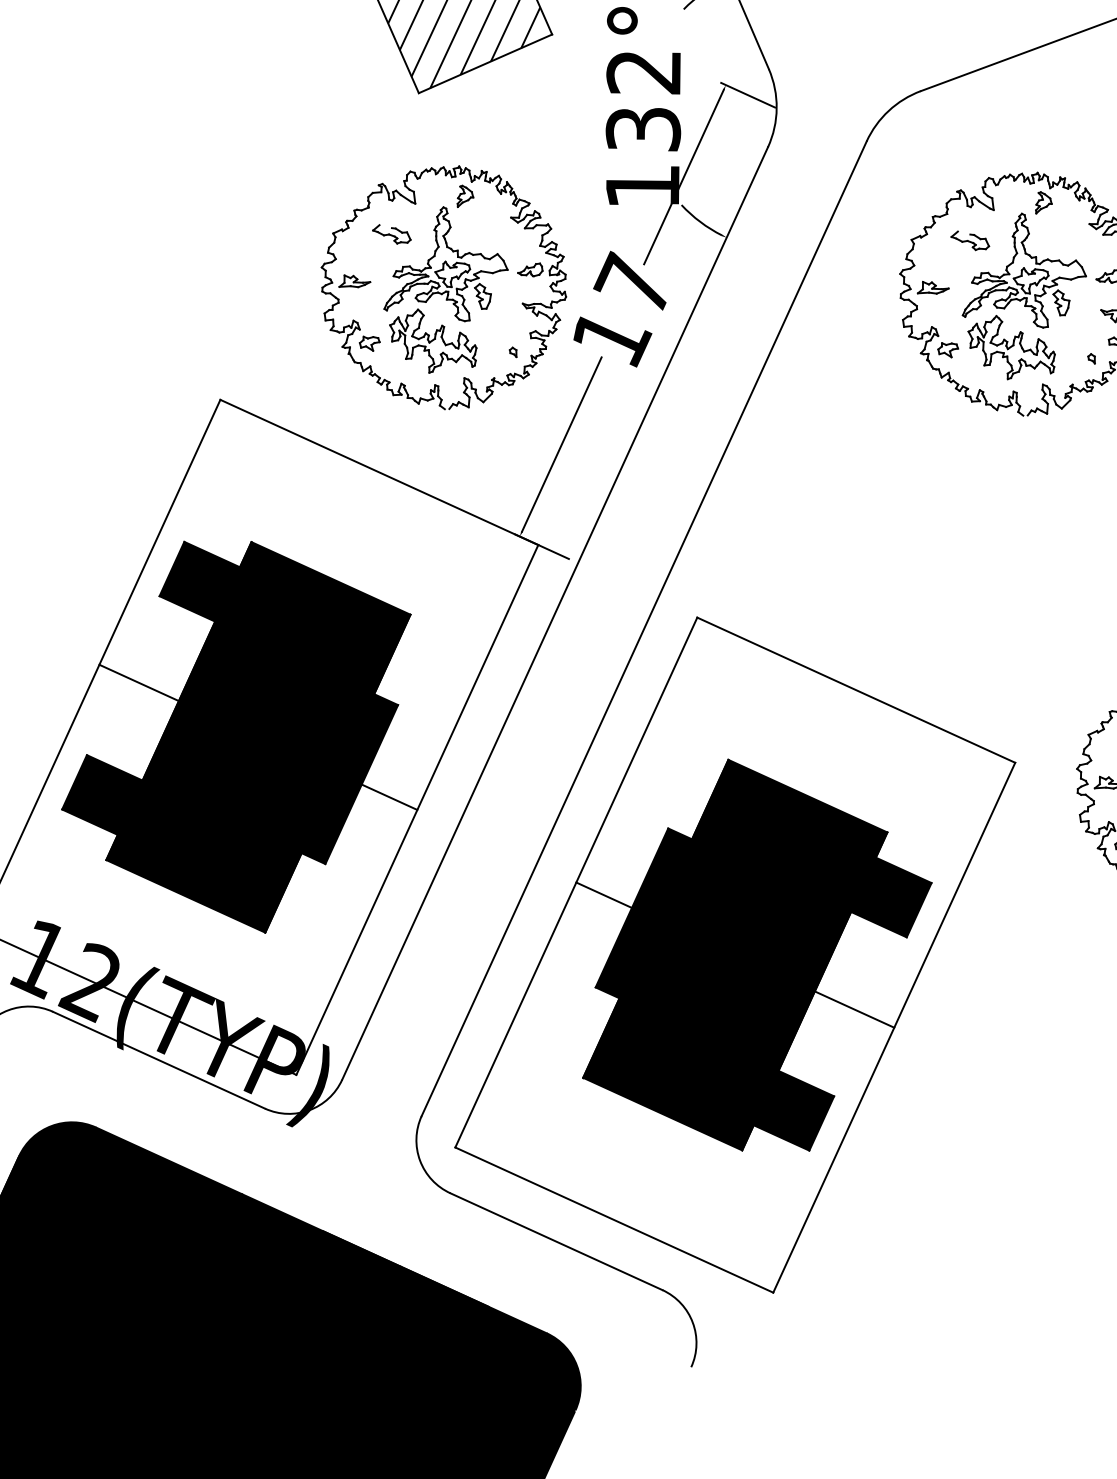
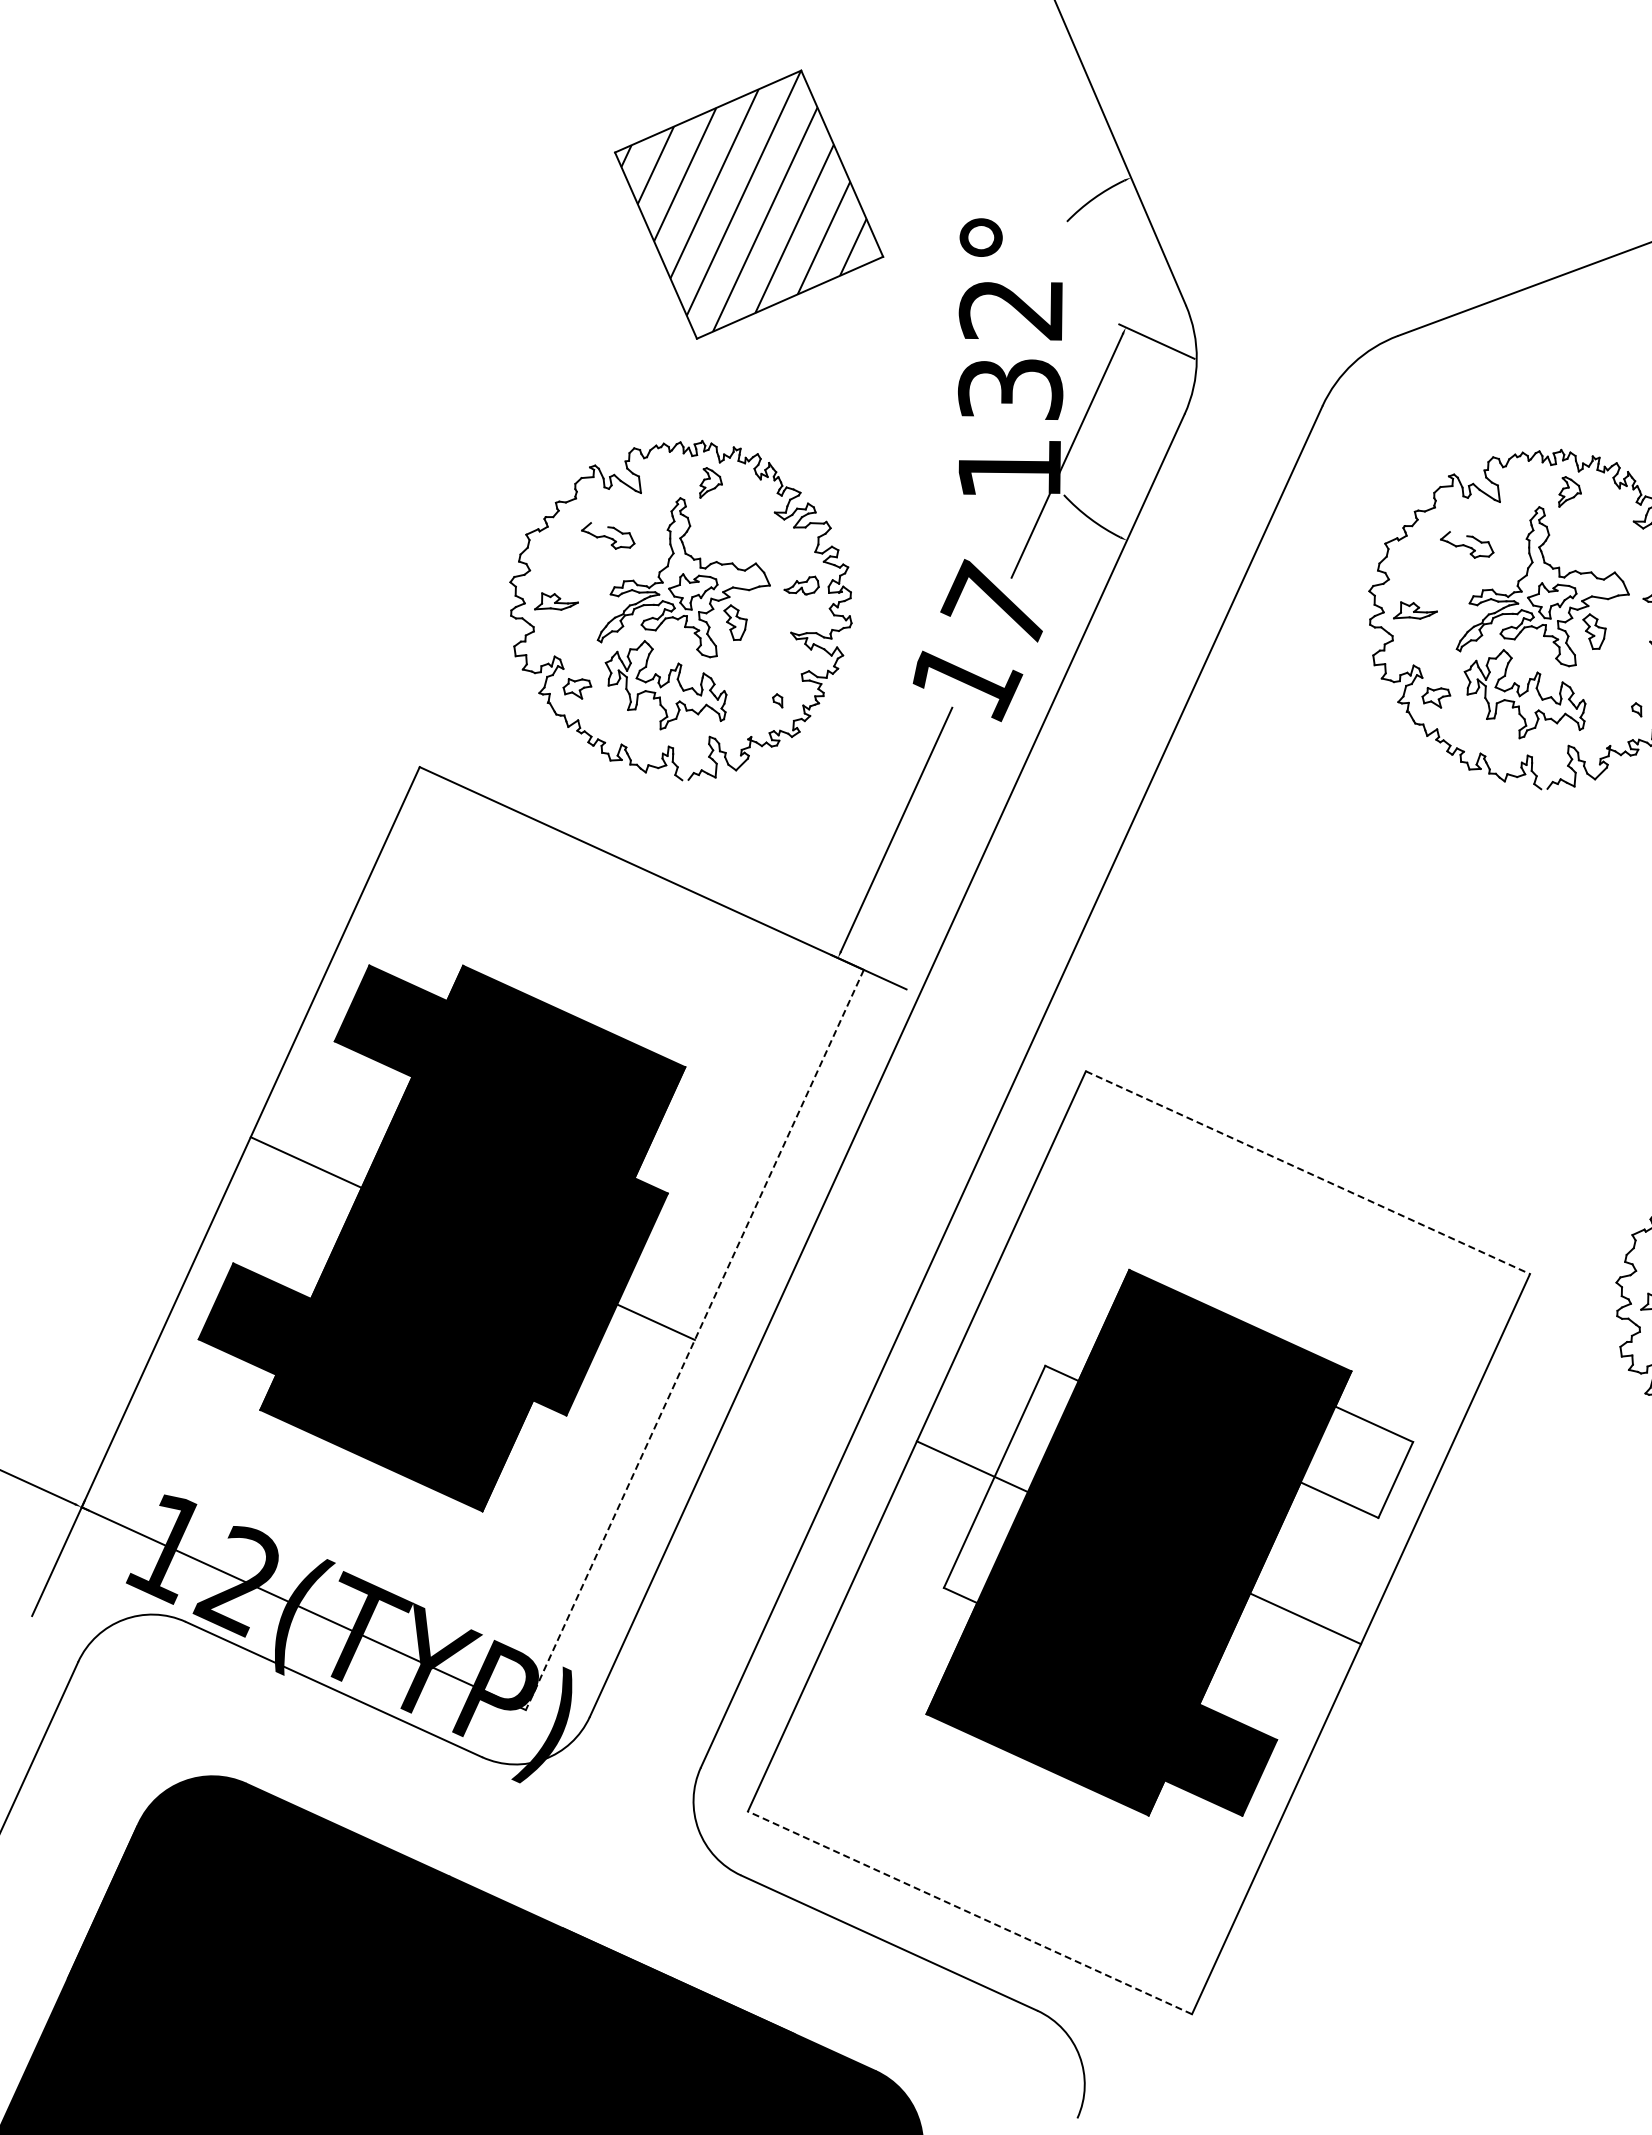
part: (443, 287) -> (680, 610), moved
line: (856, 690) -> (1308, 1172), solid -> dashed
line: (417, 810) -> (694, 1340), solid -> dashed
fill: (891, 896) -> (1356, 1461), removed
fill: (643, 913) -> (1010, 1484), removed
line: (613, 1219) -> (969, 1912), solid -> dashed

